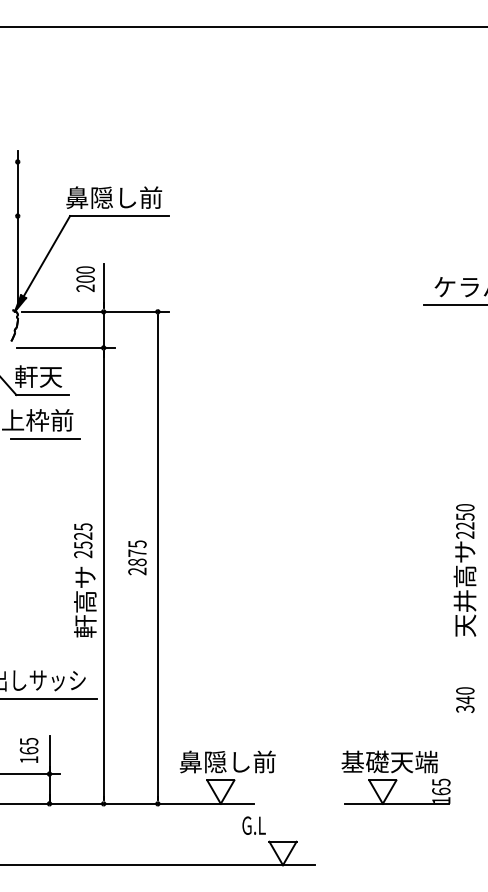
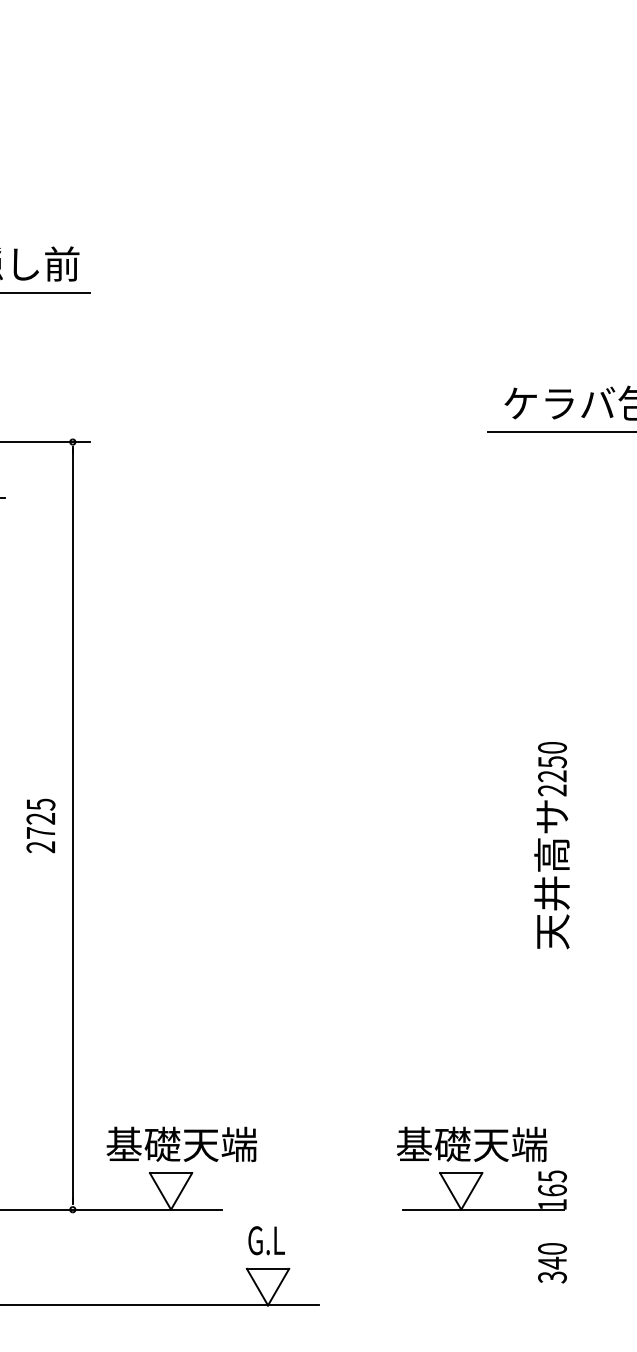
text: (137, 557) -> (41, 825), 2875 -> 2725
text: (465, 699) -> (552, 1262), moved
text: (227, 761) -> (181, 1143), 鼻隠し前 -> 基礎天端
part: (395, 777) -> (481, 1168), moved
text: (253, 825) -> (265, 1240), moved

